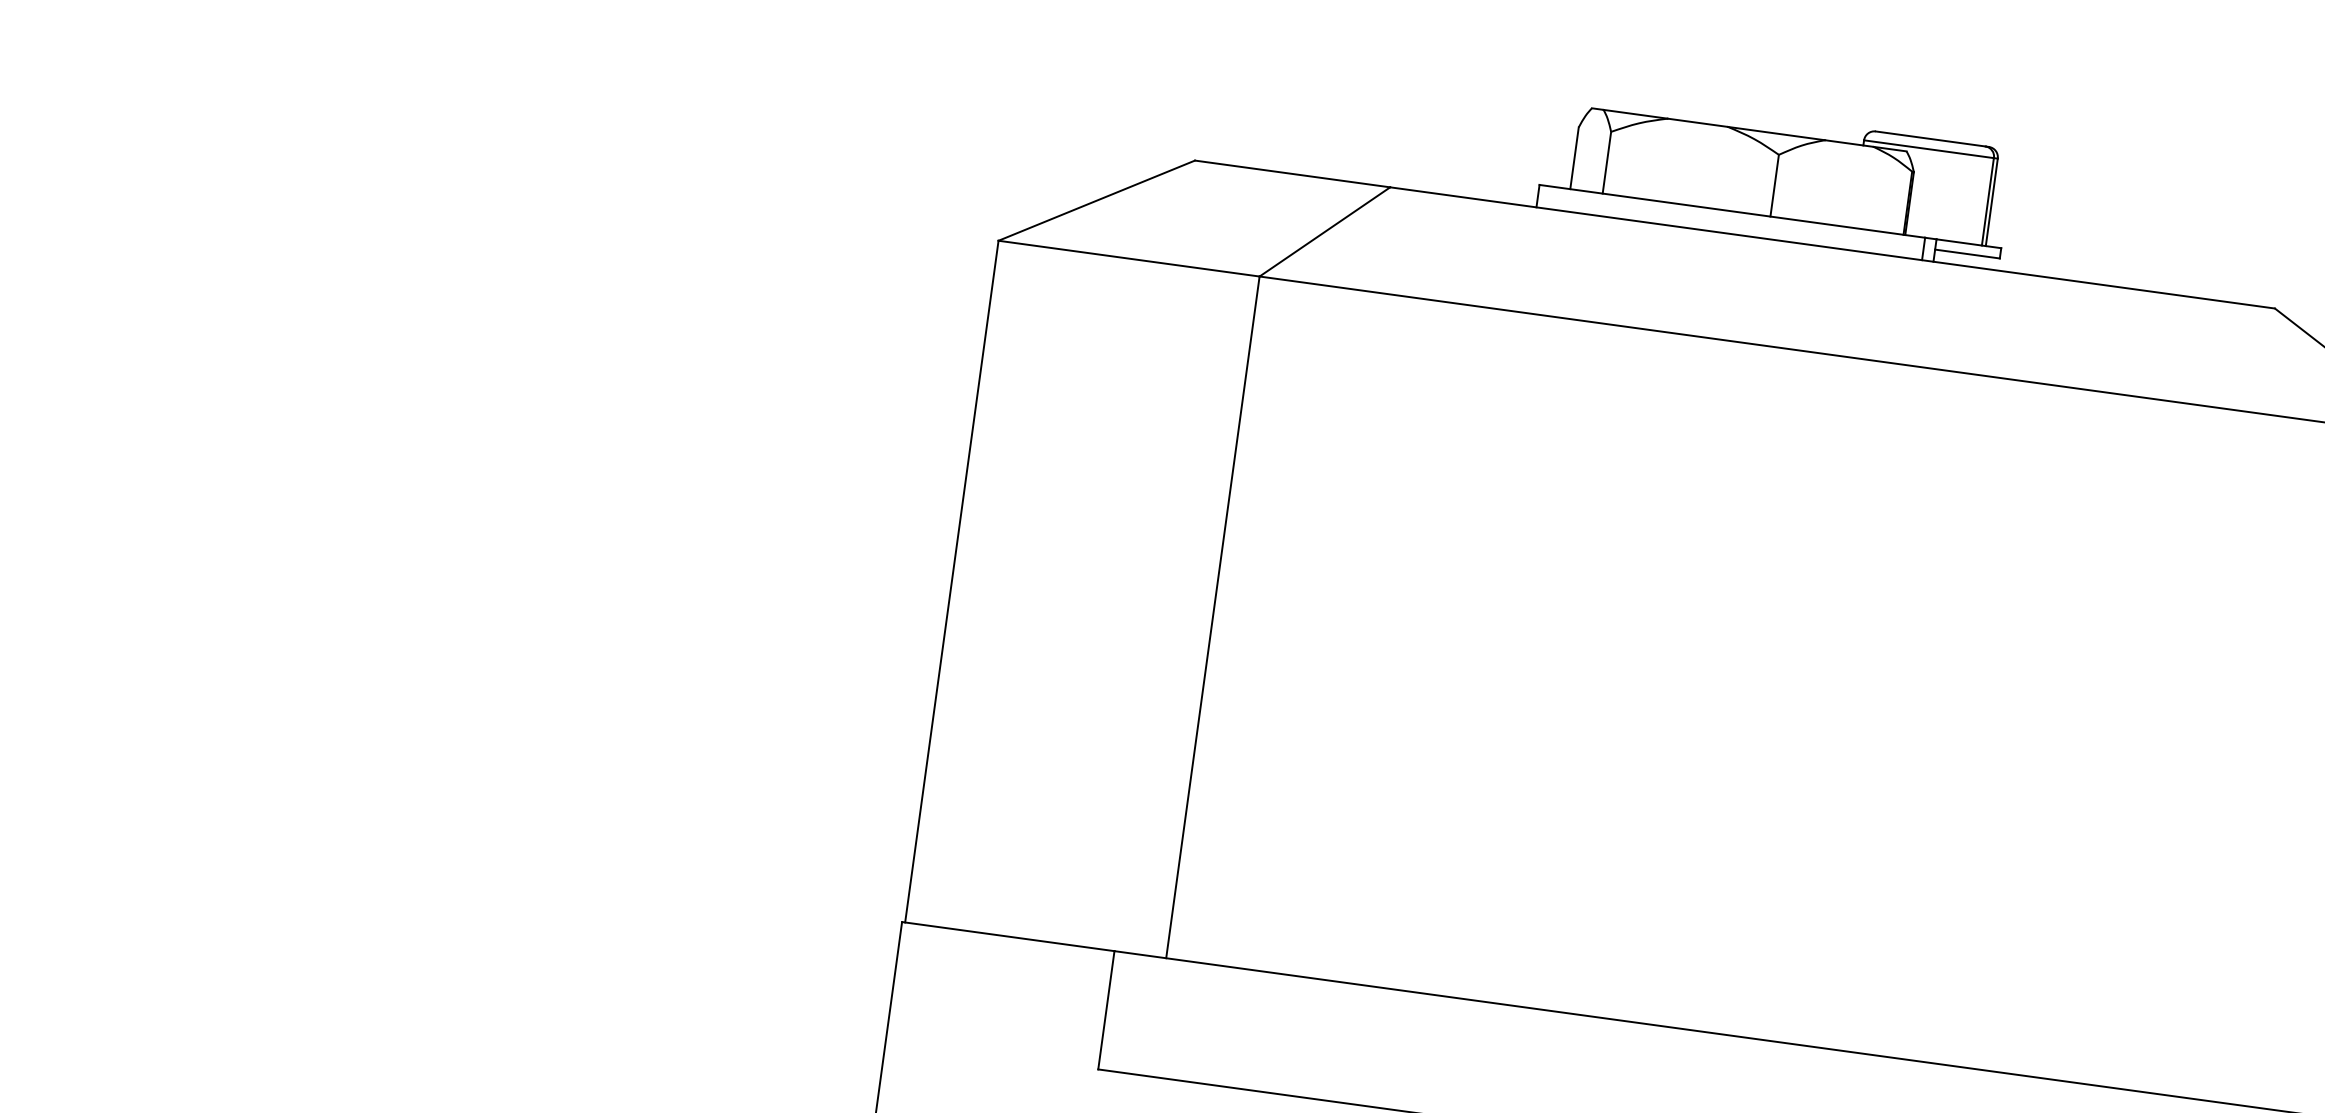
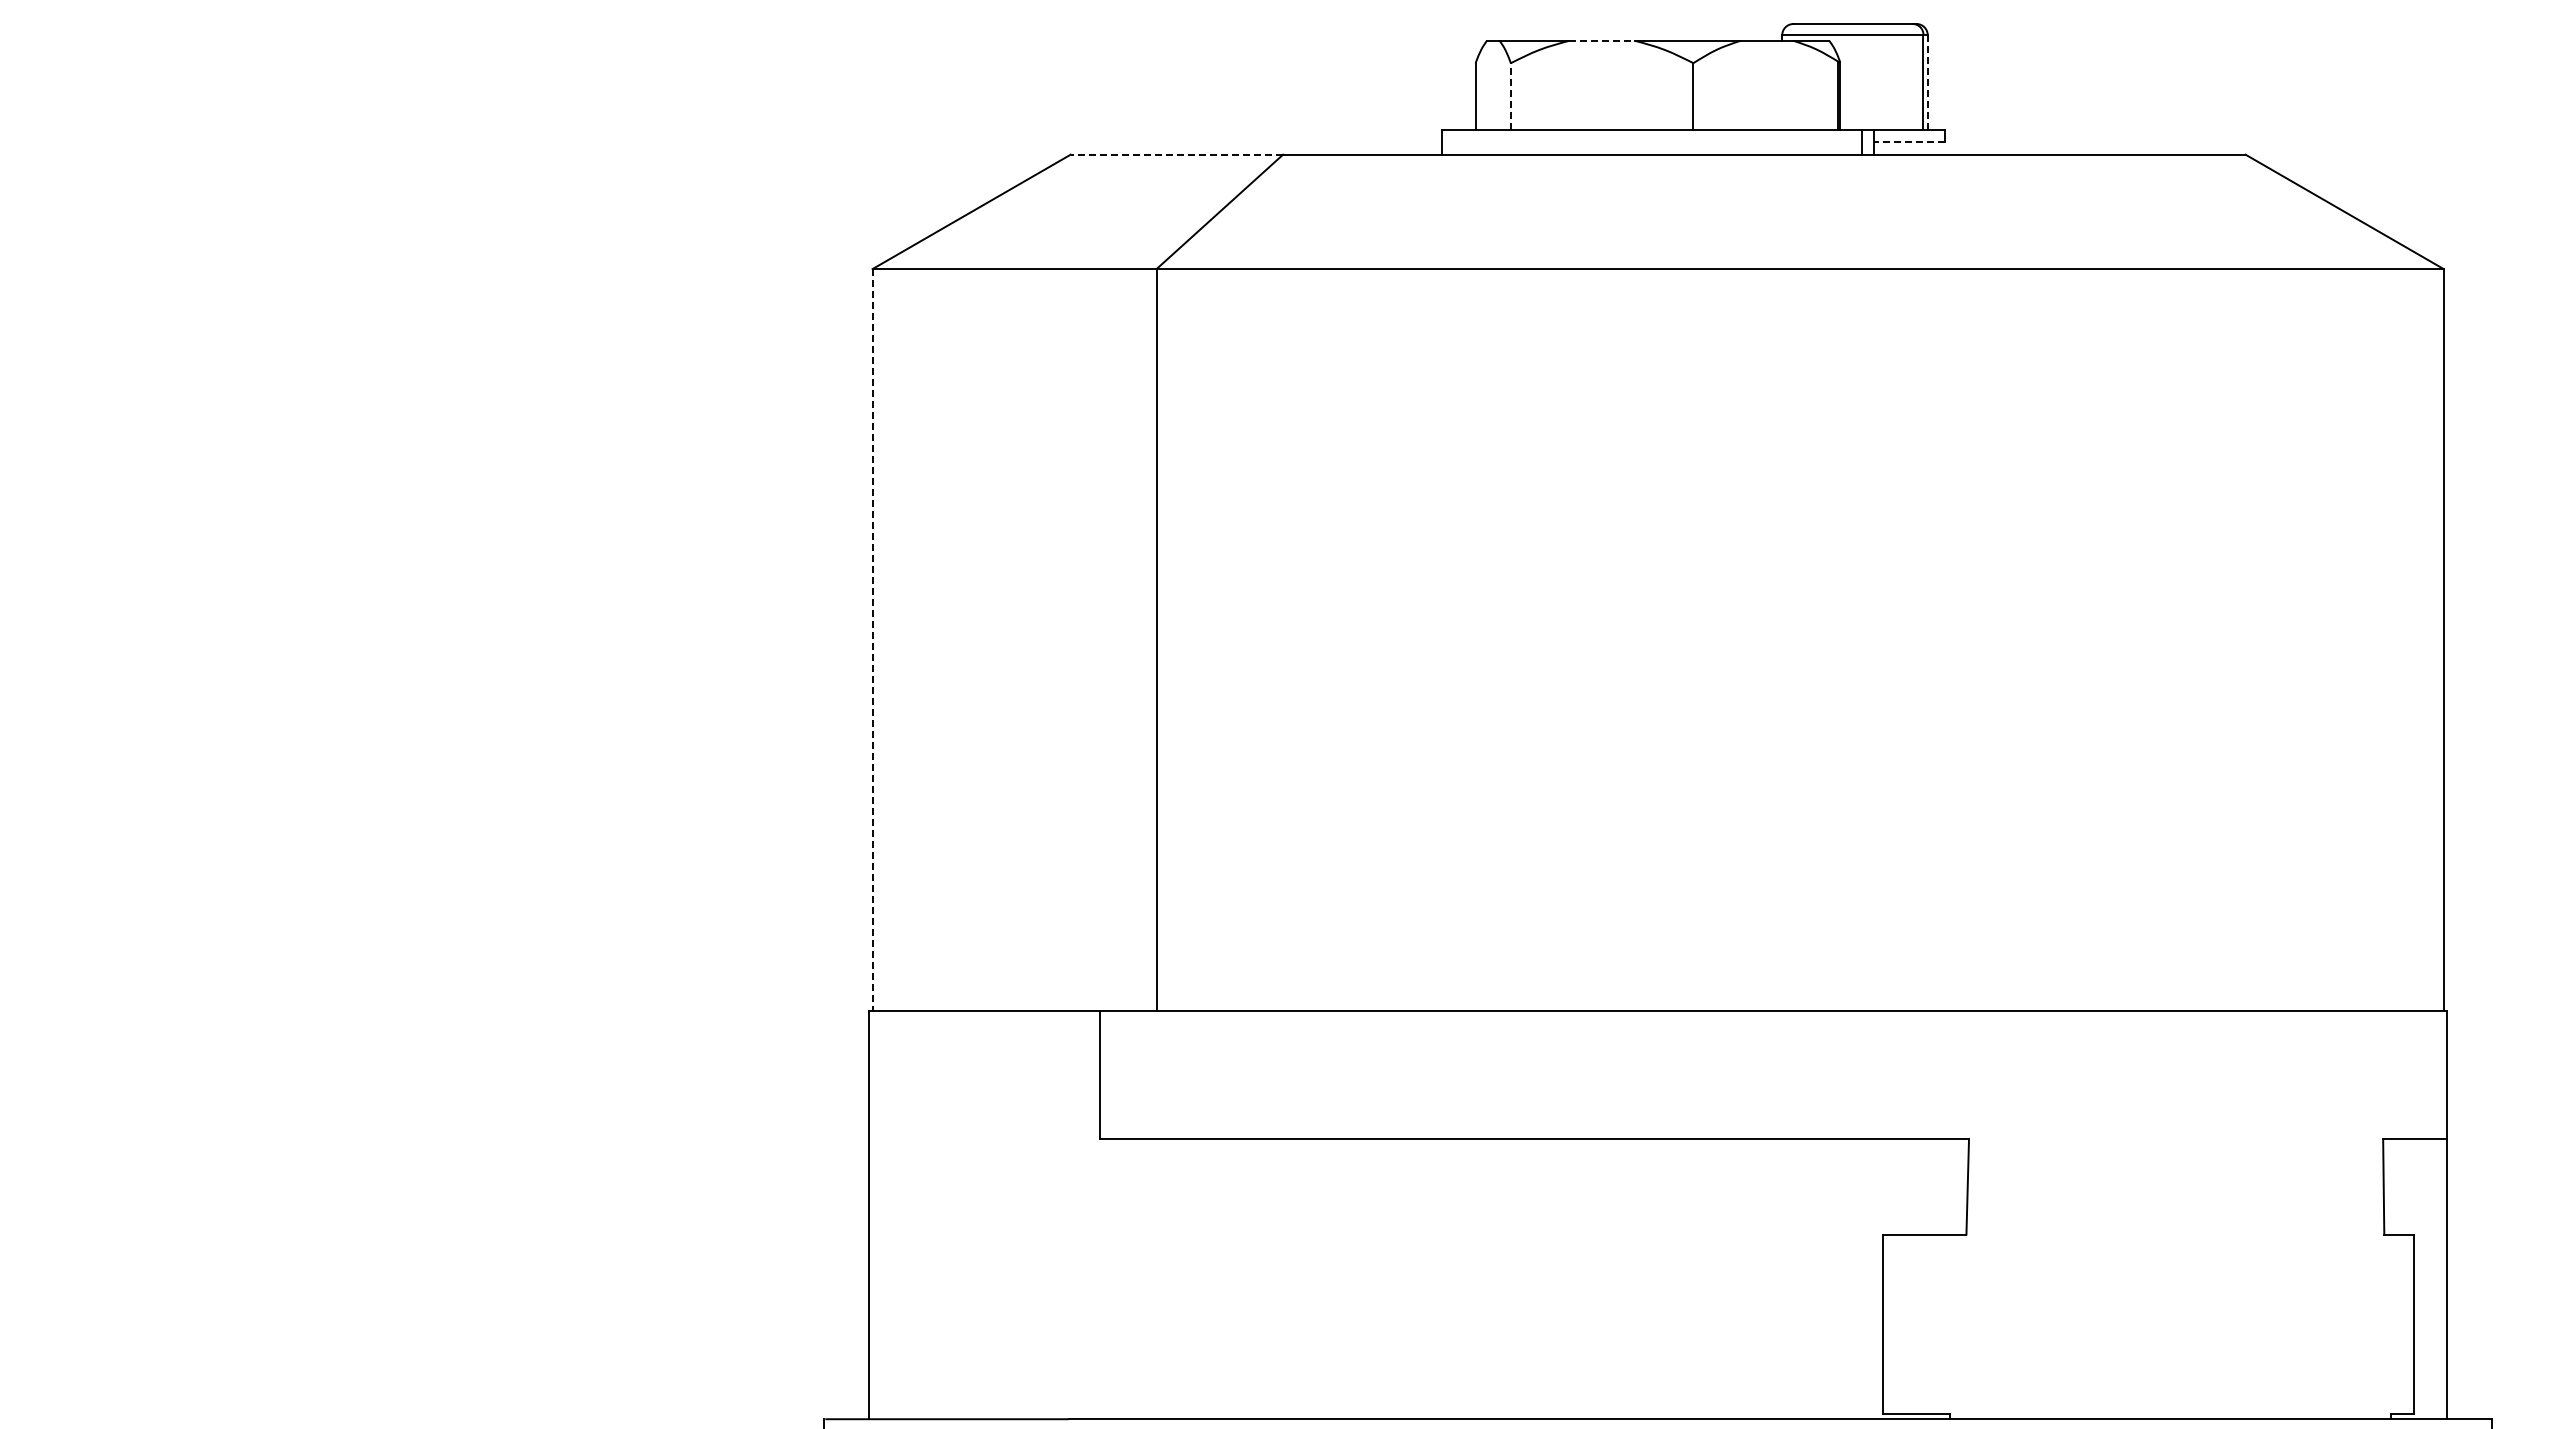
line: (1698, 122) -> (1602, 40), solid -> dashed
line: (1606, 162) -> (1510, 96), solid -> dashed
line: (1292, 173) -> (1176, 154), solid -> dashed
line: (1991, 202) -> (1927, 82), solid -> dashed
line: (1966, 253) -> (1908, 141), solid -> dashed
line: (951, 581) -> (872, 639), solid -> dashed

